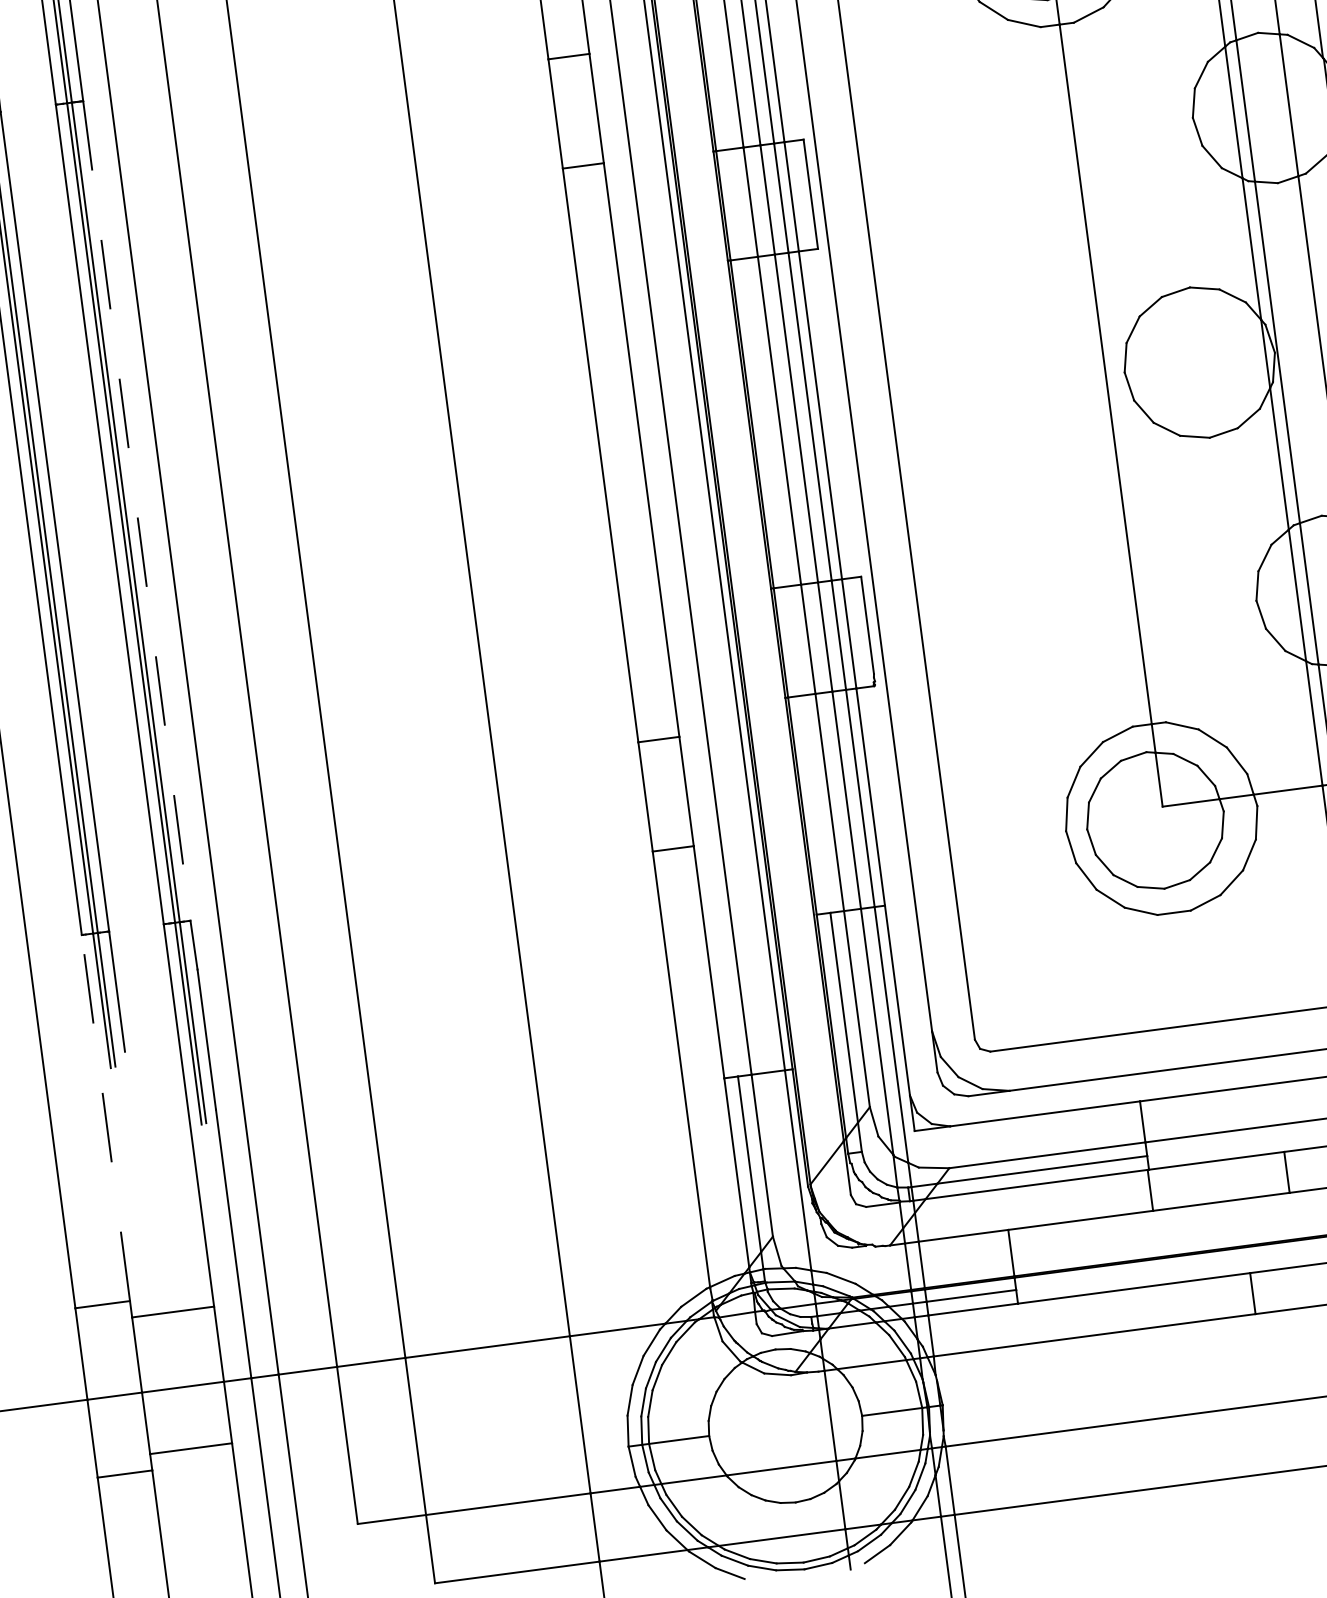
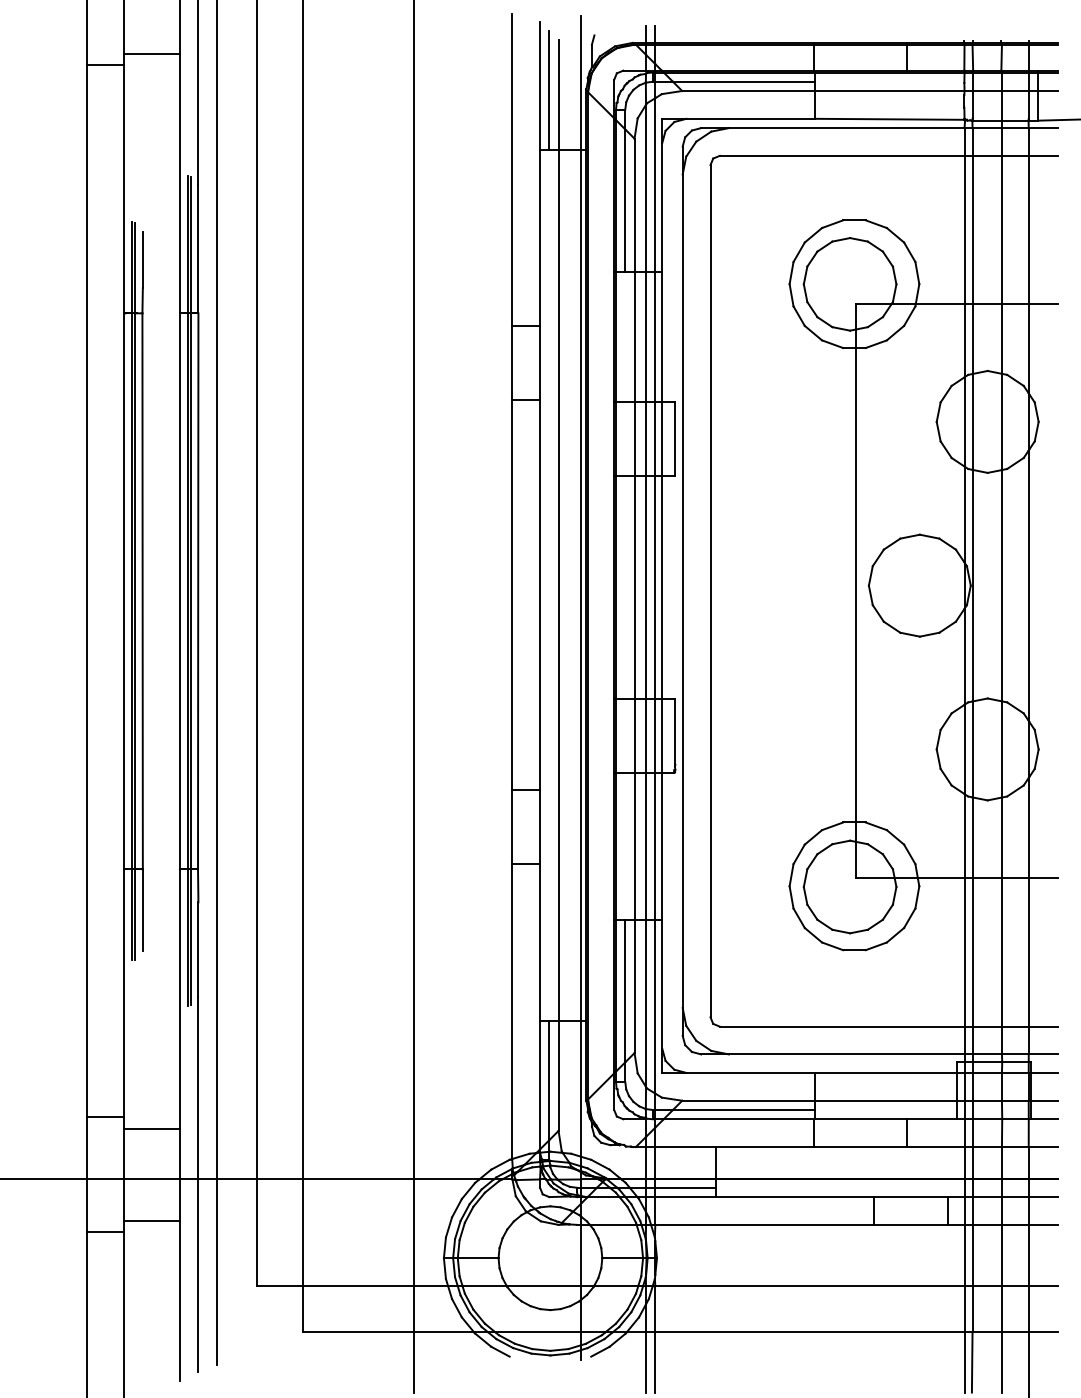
line: (137, 511) -> (198, 591), dashed -> solid
line: (106, 1116) -> (124, 992), dashed -> solid

